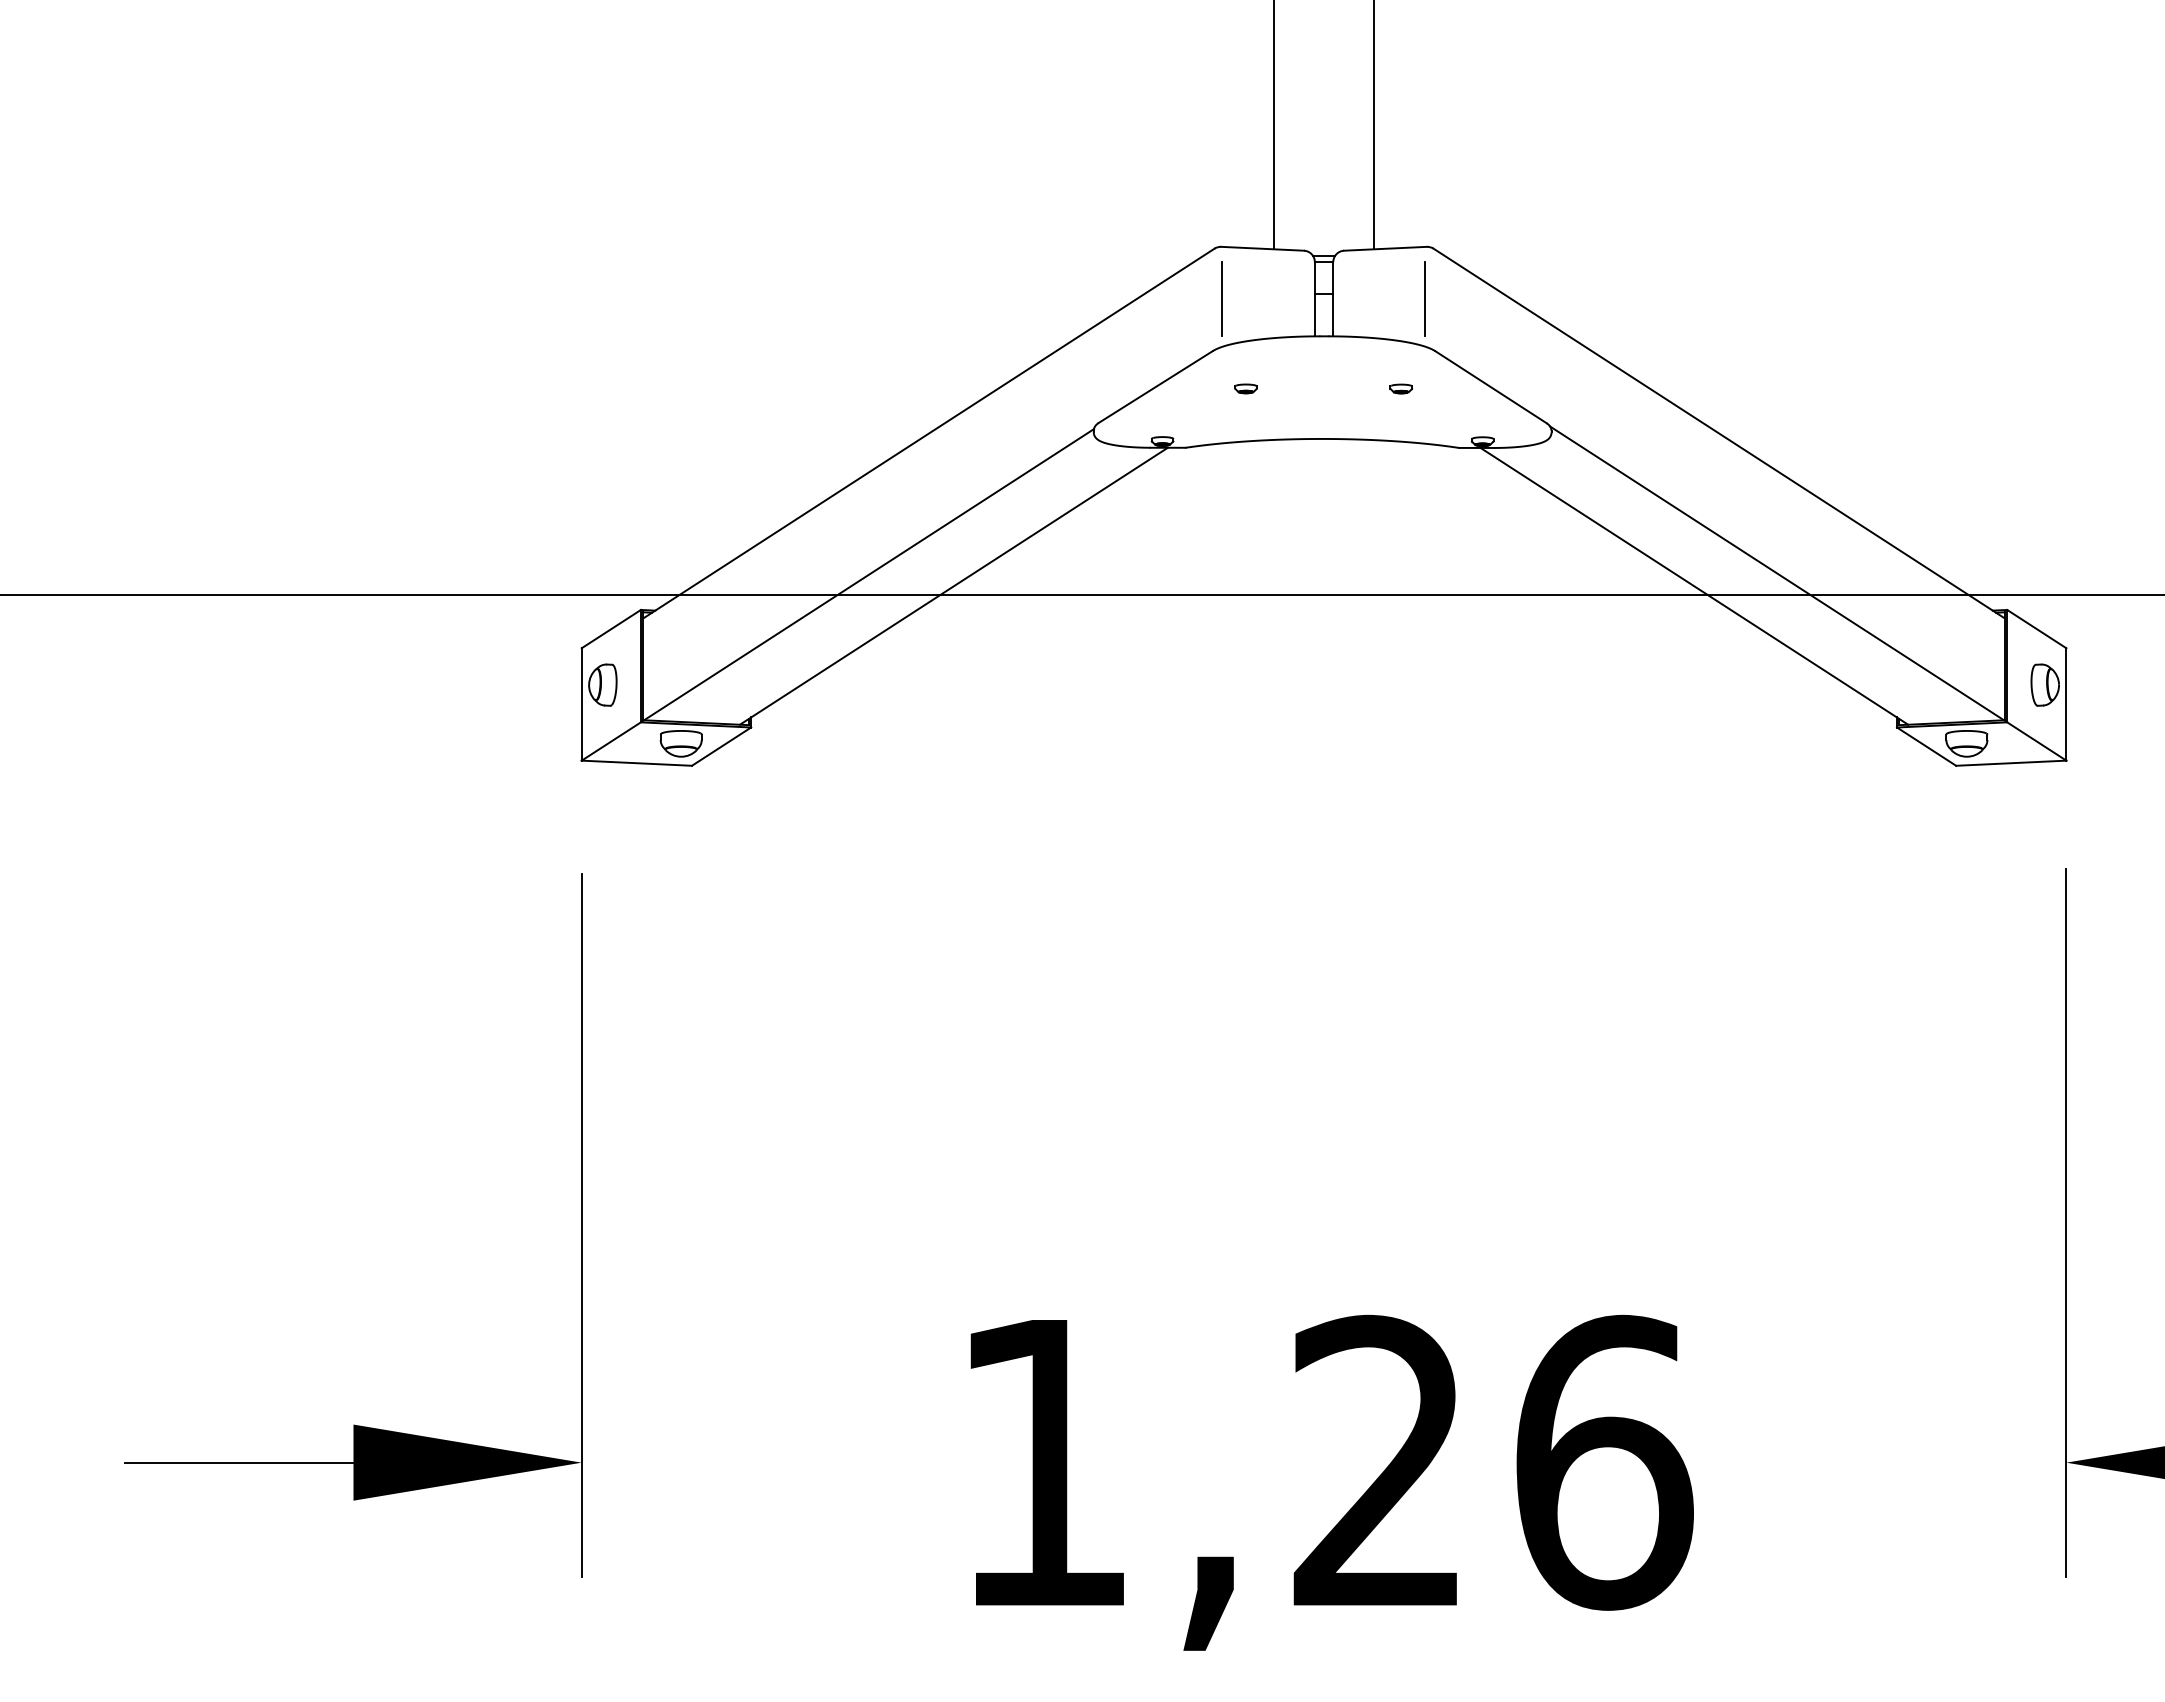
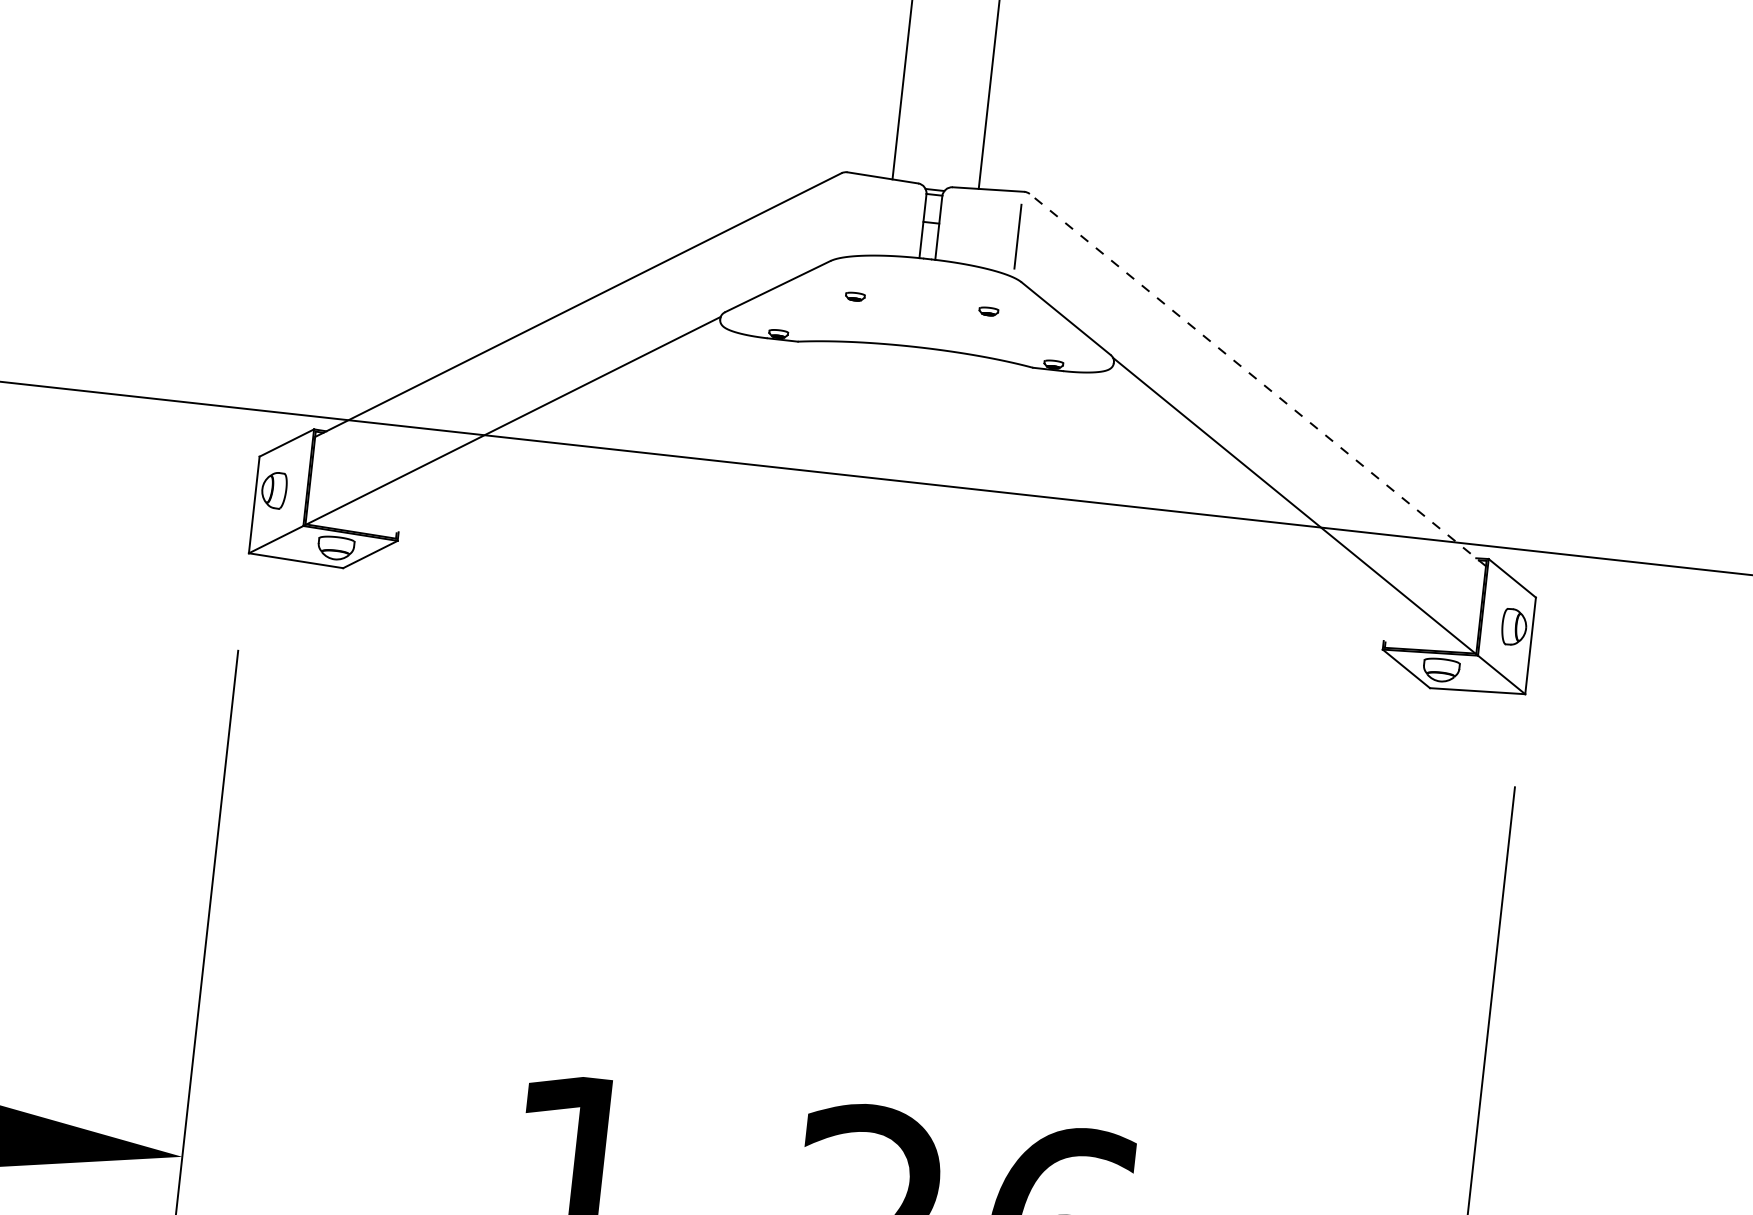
line: (1221, 298) -> (842, 216), removed
line: (1718, 433) -> (1257, 379), solid -> dashed
line: (953, 585) -> (585, 438), removed
line: (1694, 585) -> (1222, 508), removed

